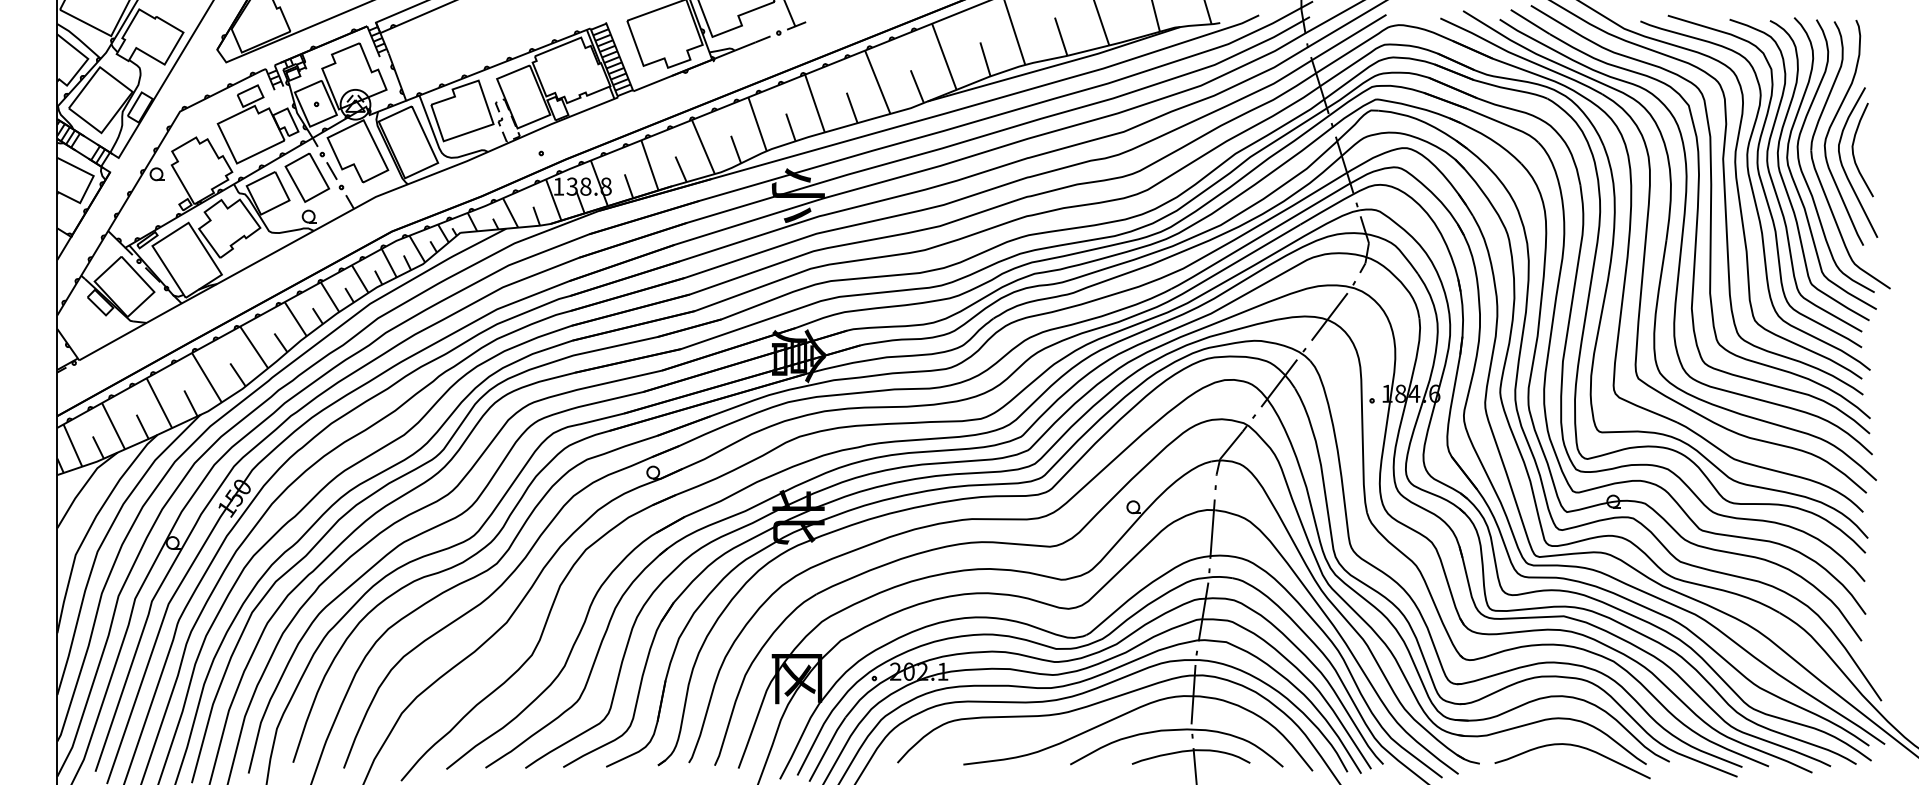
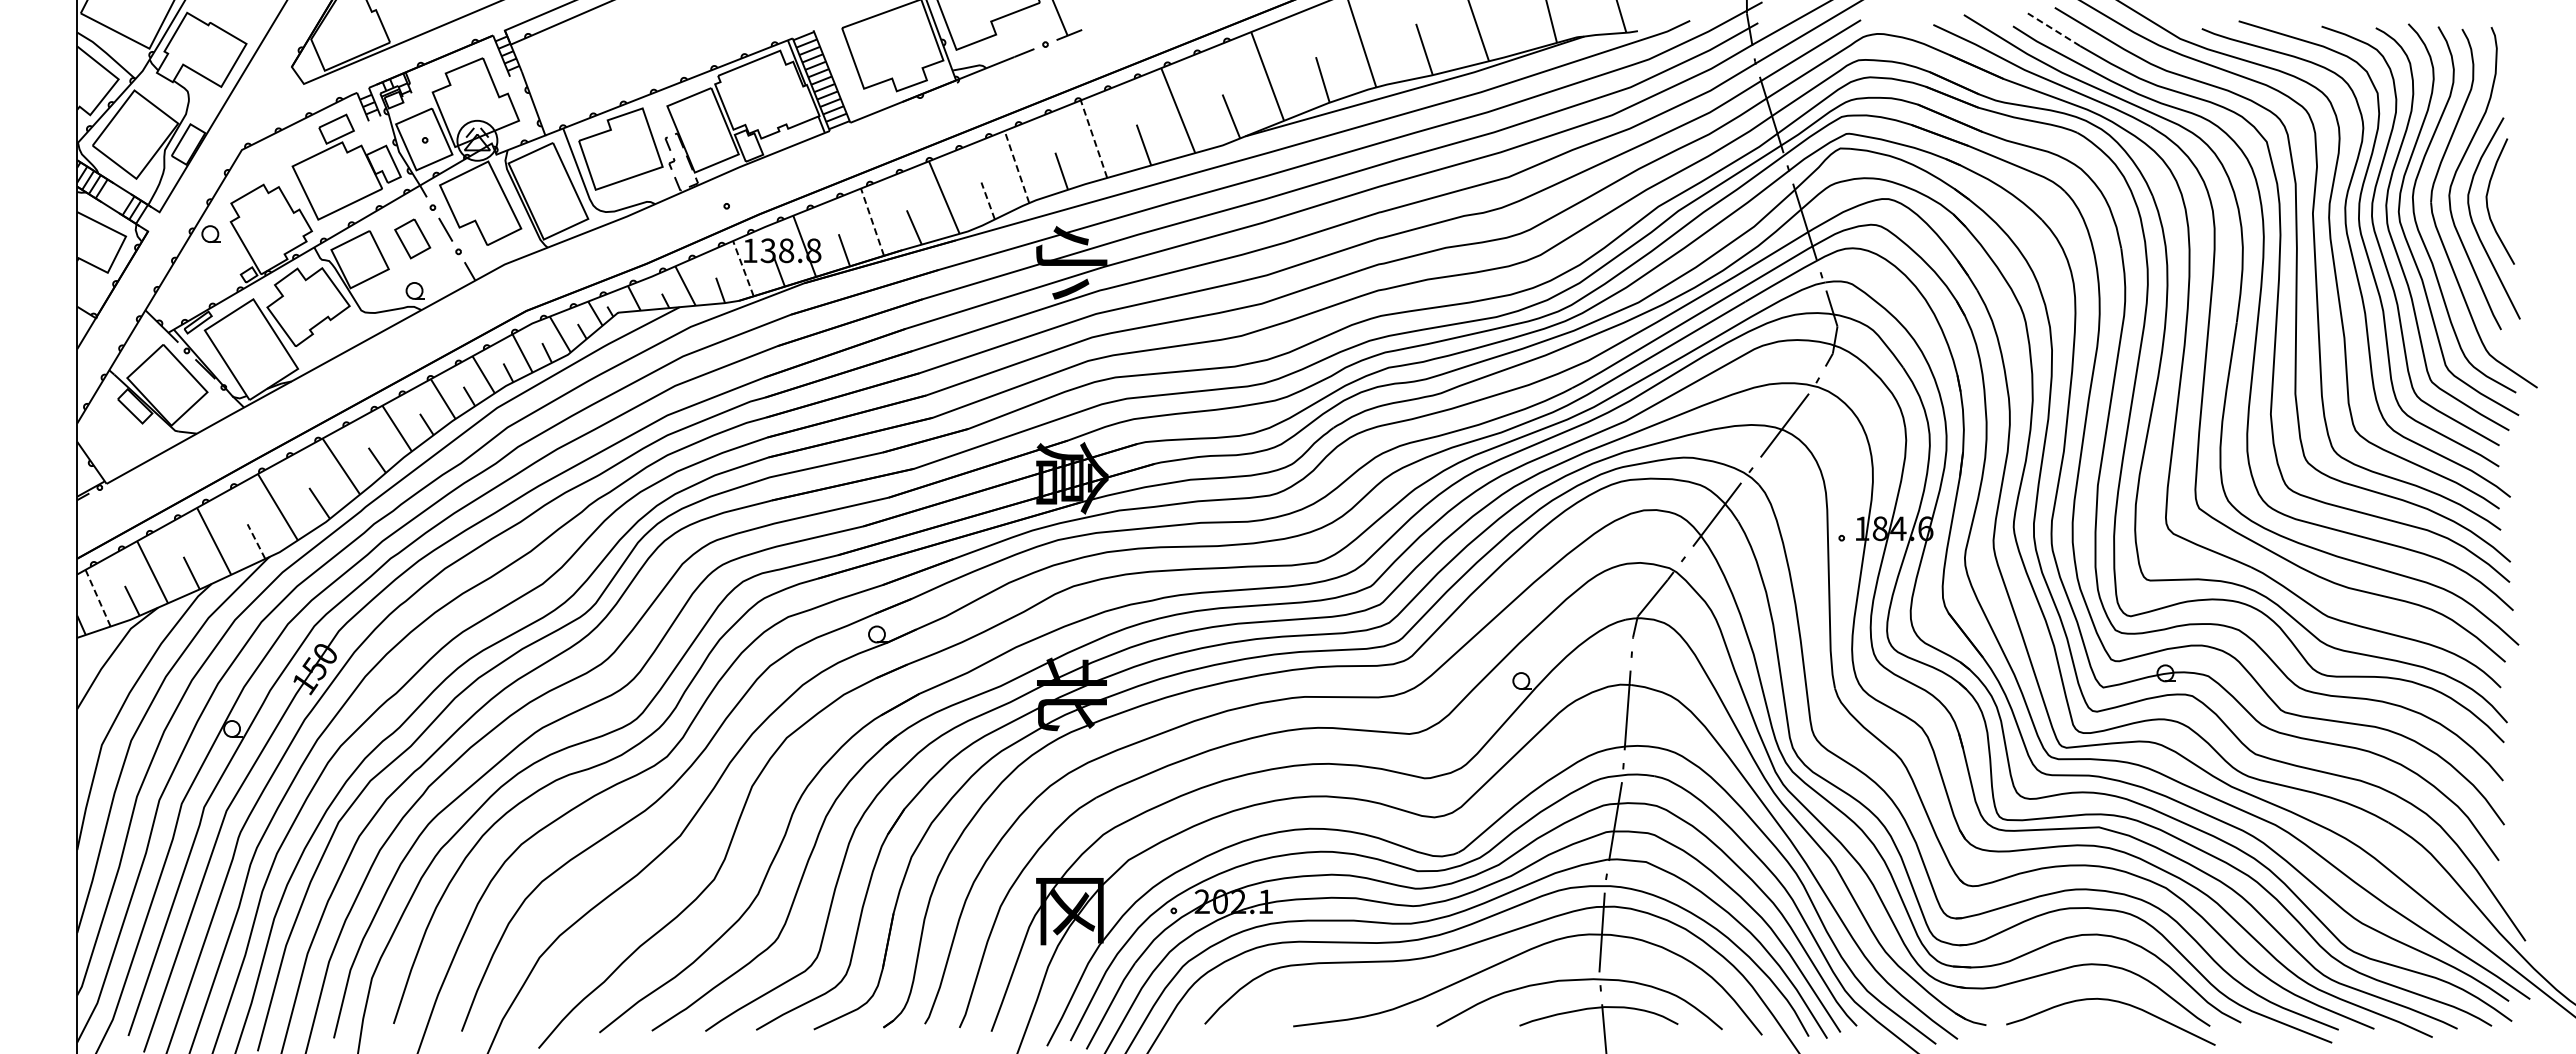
line: (1530, 21) -> (2054, 29), solid -> dashed
line: (815, 103) -> (1094, 139), solid -> dashed
line: (757, 123) -> (1016, 166), solid -> dashed
line: (736, 149) -> (988, 201), solid -> dashed
line: (649, 165) -> (872, 222), solid -> dashed
part: (307, 177) -> (412, 238), size x0.6
line: (553, 199) -> (743, 268), solid -> dashed
line: (190, 403) -> (256, 541), solid -> dashed
line: (73, 445) -> (98, 598), solid -> dashed

